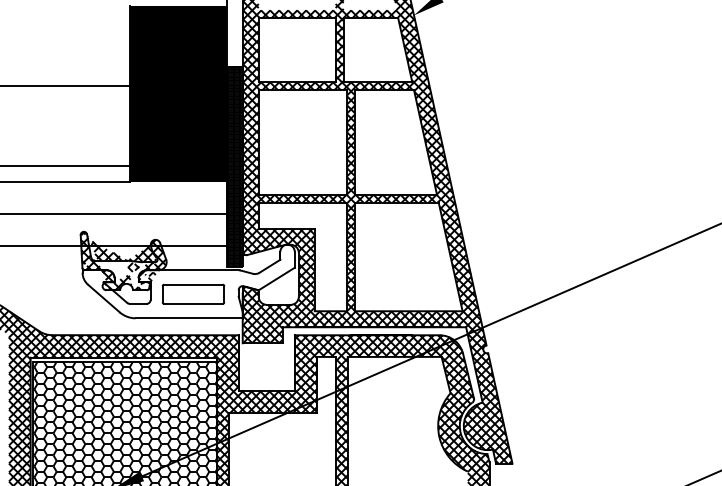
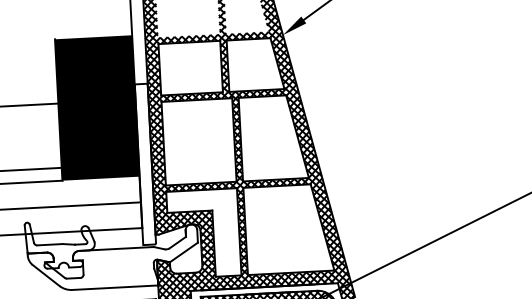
hatch: (234, 166) -> (145, 163), removed
hatch: (123, 260) -> (60, 244), removed
part: (193, 293) -> (117, 267), removed

